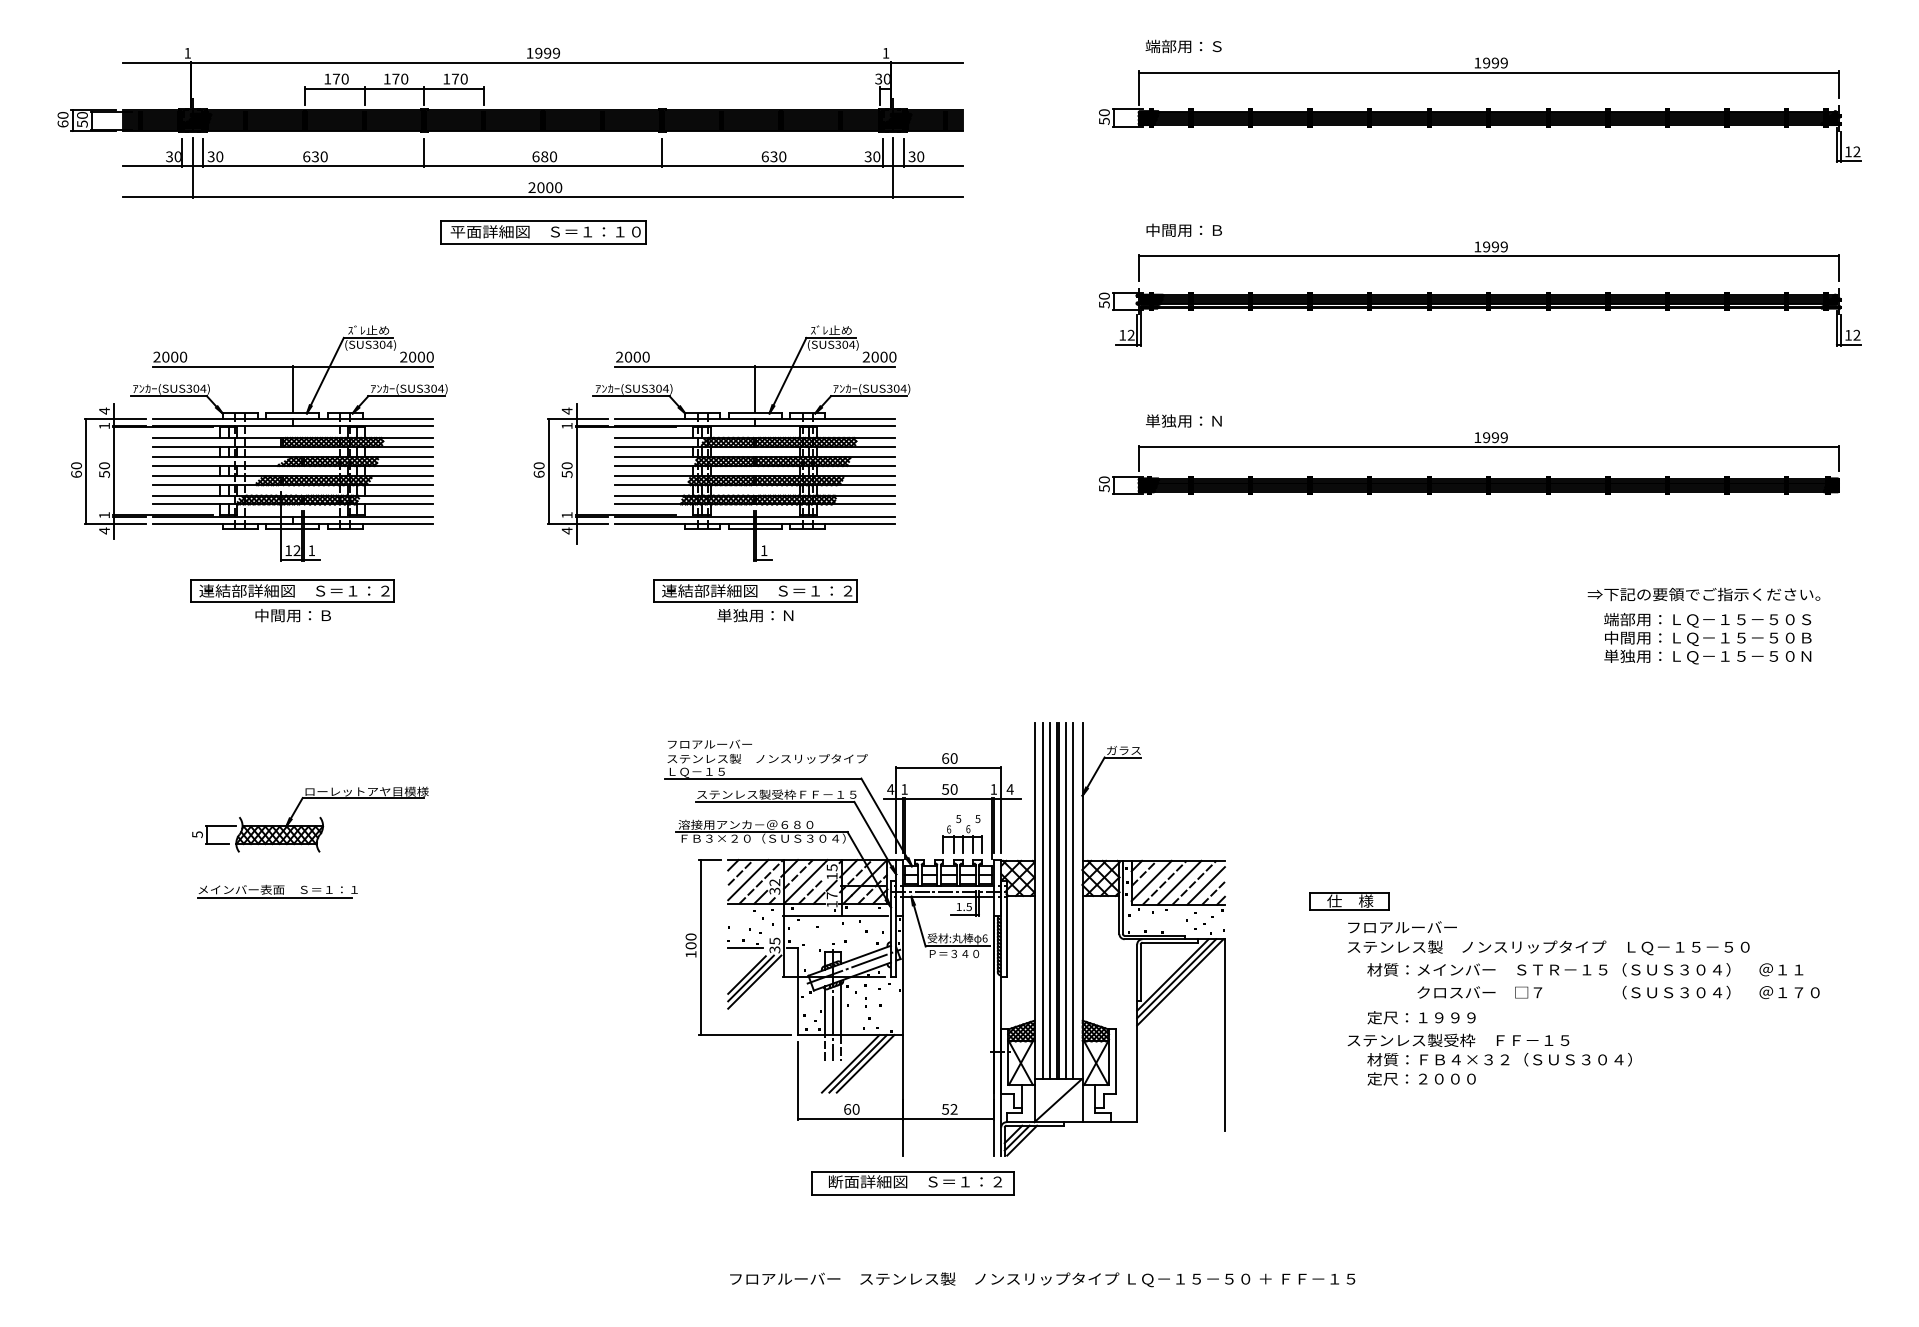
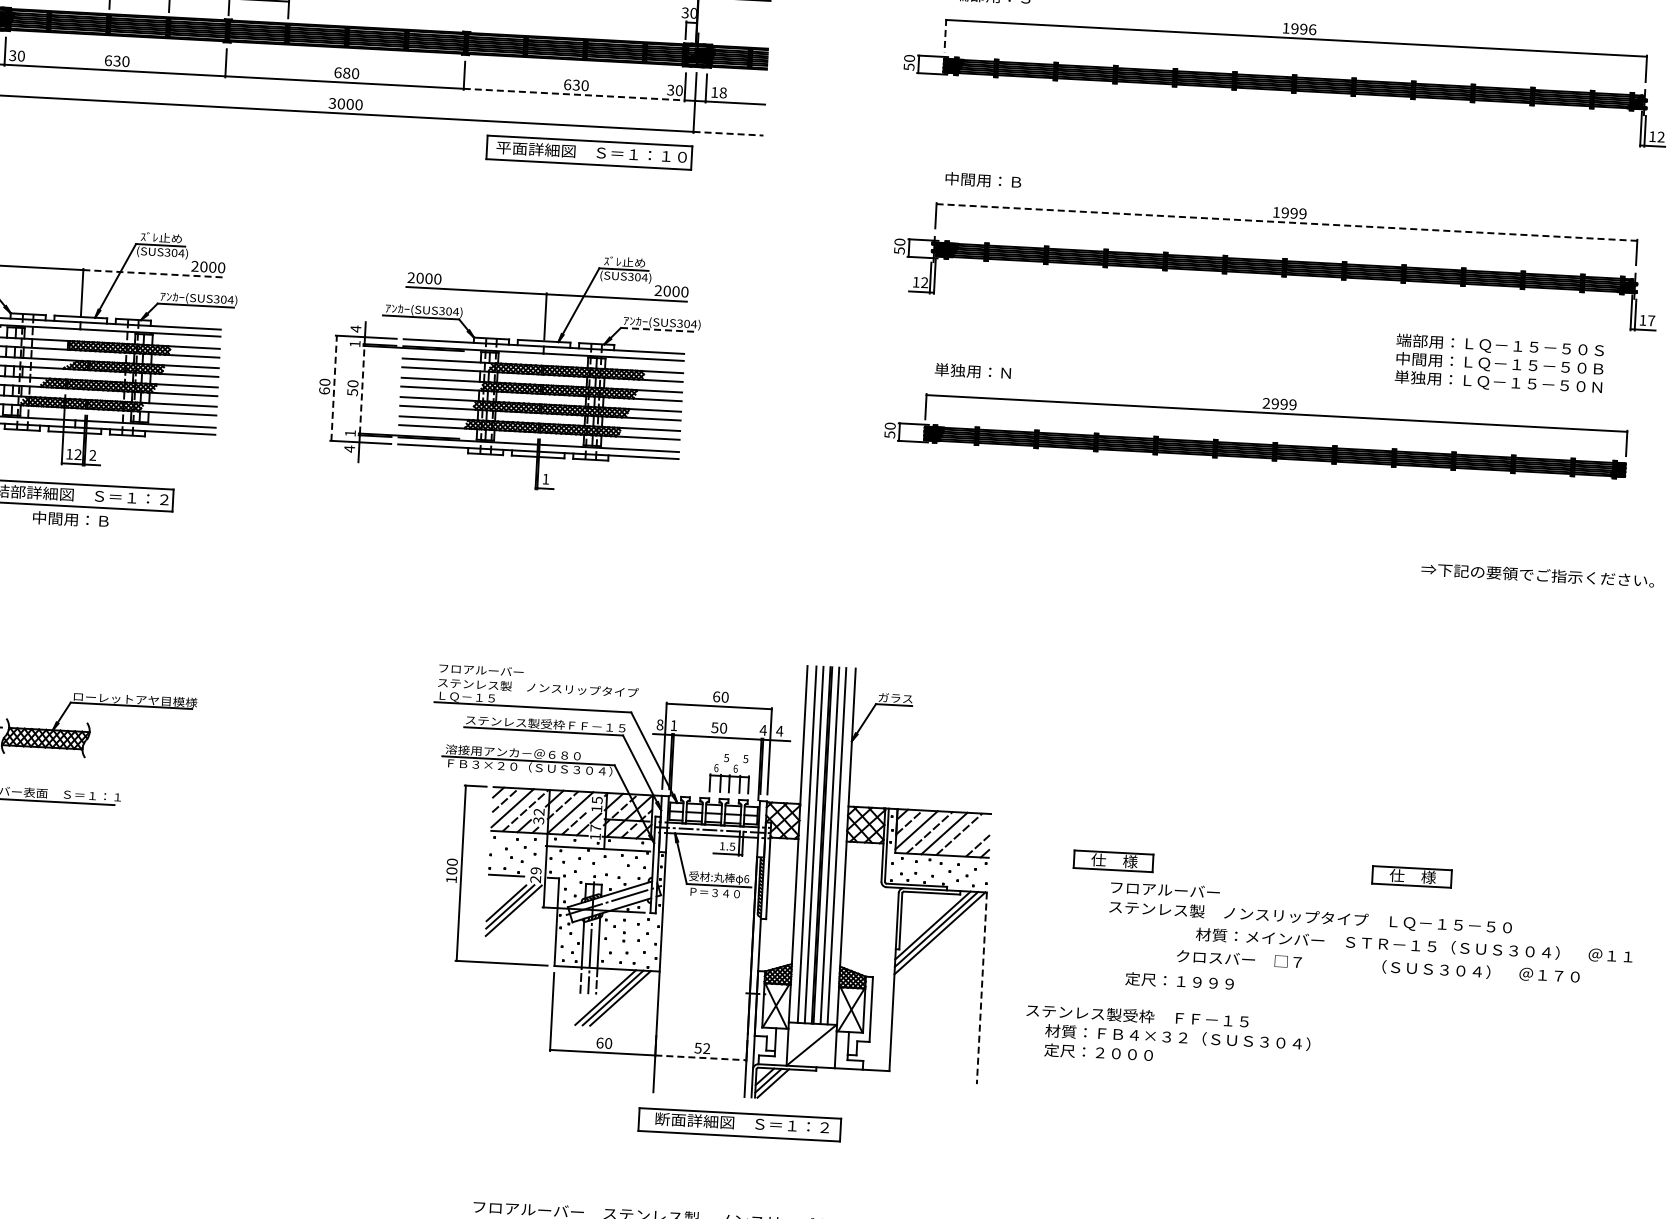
text: (1503, 62) -> (1311, 29), 1999 -> 1996
line: (1138, 88) -> (944, 35), solid -> dashed
text: (916, 156) -> (719, 92), 30 -> 18
line: (772, 166) -> (574, 94), solid -> dashed
text: (531, 188) -> (331, 104), 2000 -> 3000
line: (927, 197) -> (727, 134), solid -> dashed
part: (543, 232) -> (589, 152), moved
line: (1488, 256) -> (1286, 222), solid -> dashed
text: (1856, 334) -> (1651, 320), 12 -> 17
line: (363, 366) -> (154, 273), solid -> dashed
line: (869, 396) -> (659, 330), solid -> dashed
text: (1477, 437) -> (1266, 403), 1999 -> 2999
line: (548, 471) -> (334, 388), solid -> dashed
line: (576, 471) -> (362, 390), solid -> dashed
text: (311, 550) -> (92, 455), 1 -> 2
text: (1703, 594) -> (1537, 575), moved
part: (755, 600) -> (534, 528), removed
text: (1707, 638) -> (1499, 364), moved
text: (890, 789) -> (659, 724), 4 -> 8
text: (993, 789) -> (762, 730), 1 -> 4
line: (1205, 885) -> (970, 837), removed
part: (1647, 901) -> (1412, 876), added
text: (774, 945) -> (535, 875), 35 -> 29
text: (1585, 969) -> (1414, 945), moved
line: (1224, 1034) -> (981, 987), solid -> dashed
text: (1489, 1059) -> (1167, 1036), moved
line: (948, 1118) -> (700, 1057), solid -> dashed
part: (912, 1183) -> (739, 1124), moved

